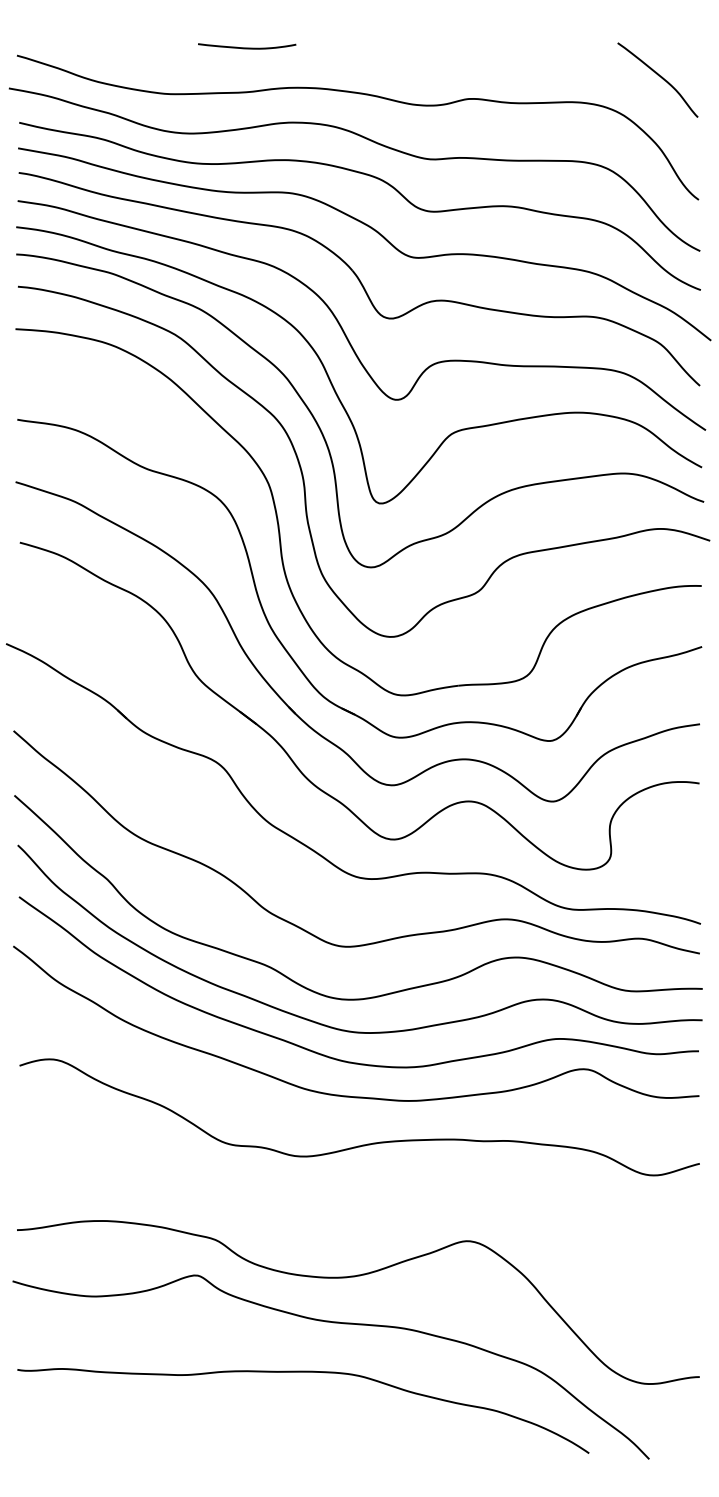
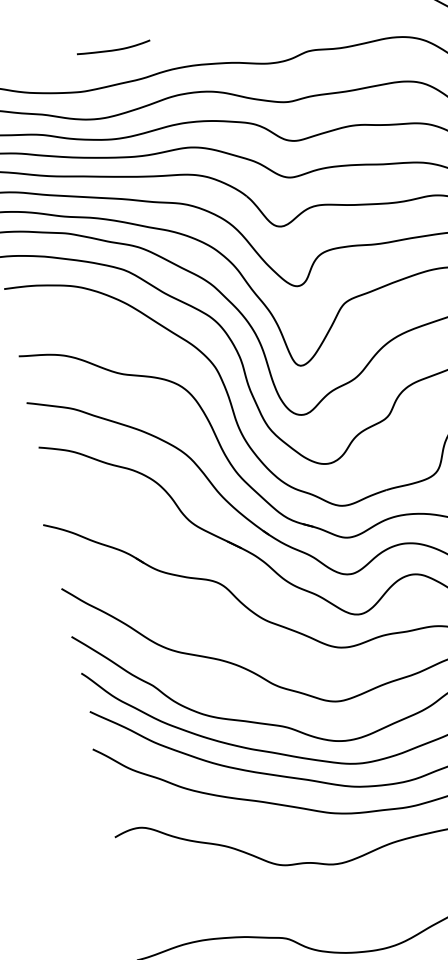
curve: (247, 47) -> (114, 49), moved

